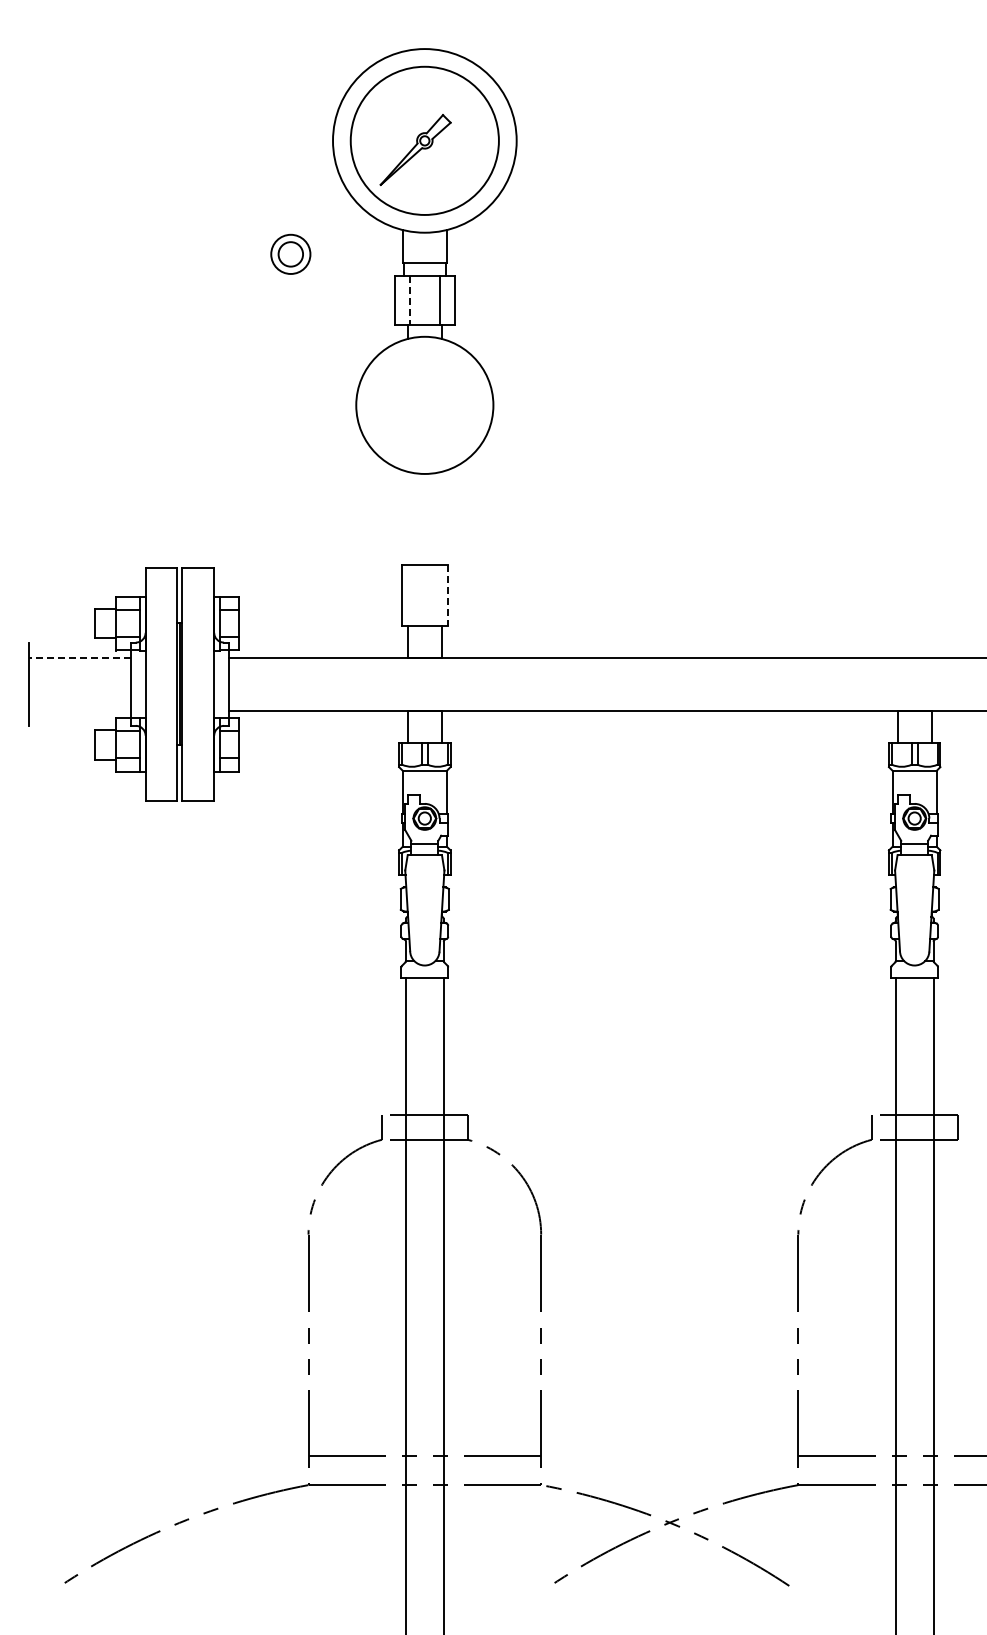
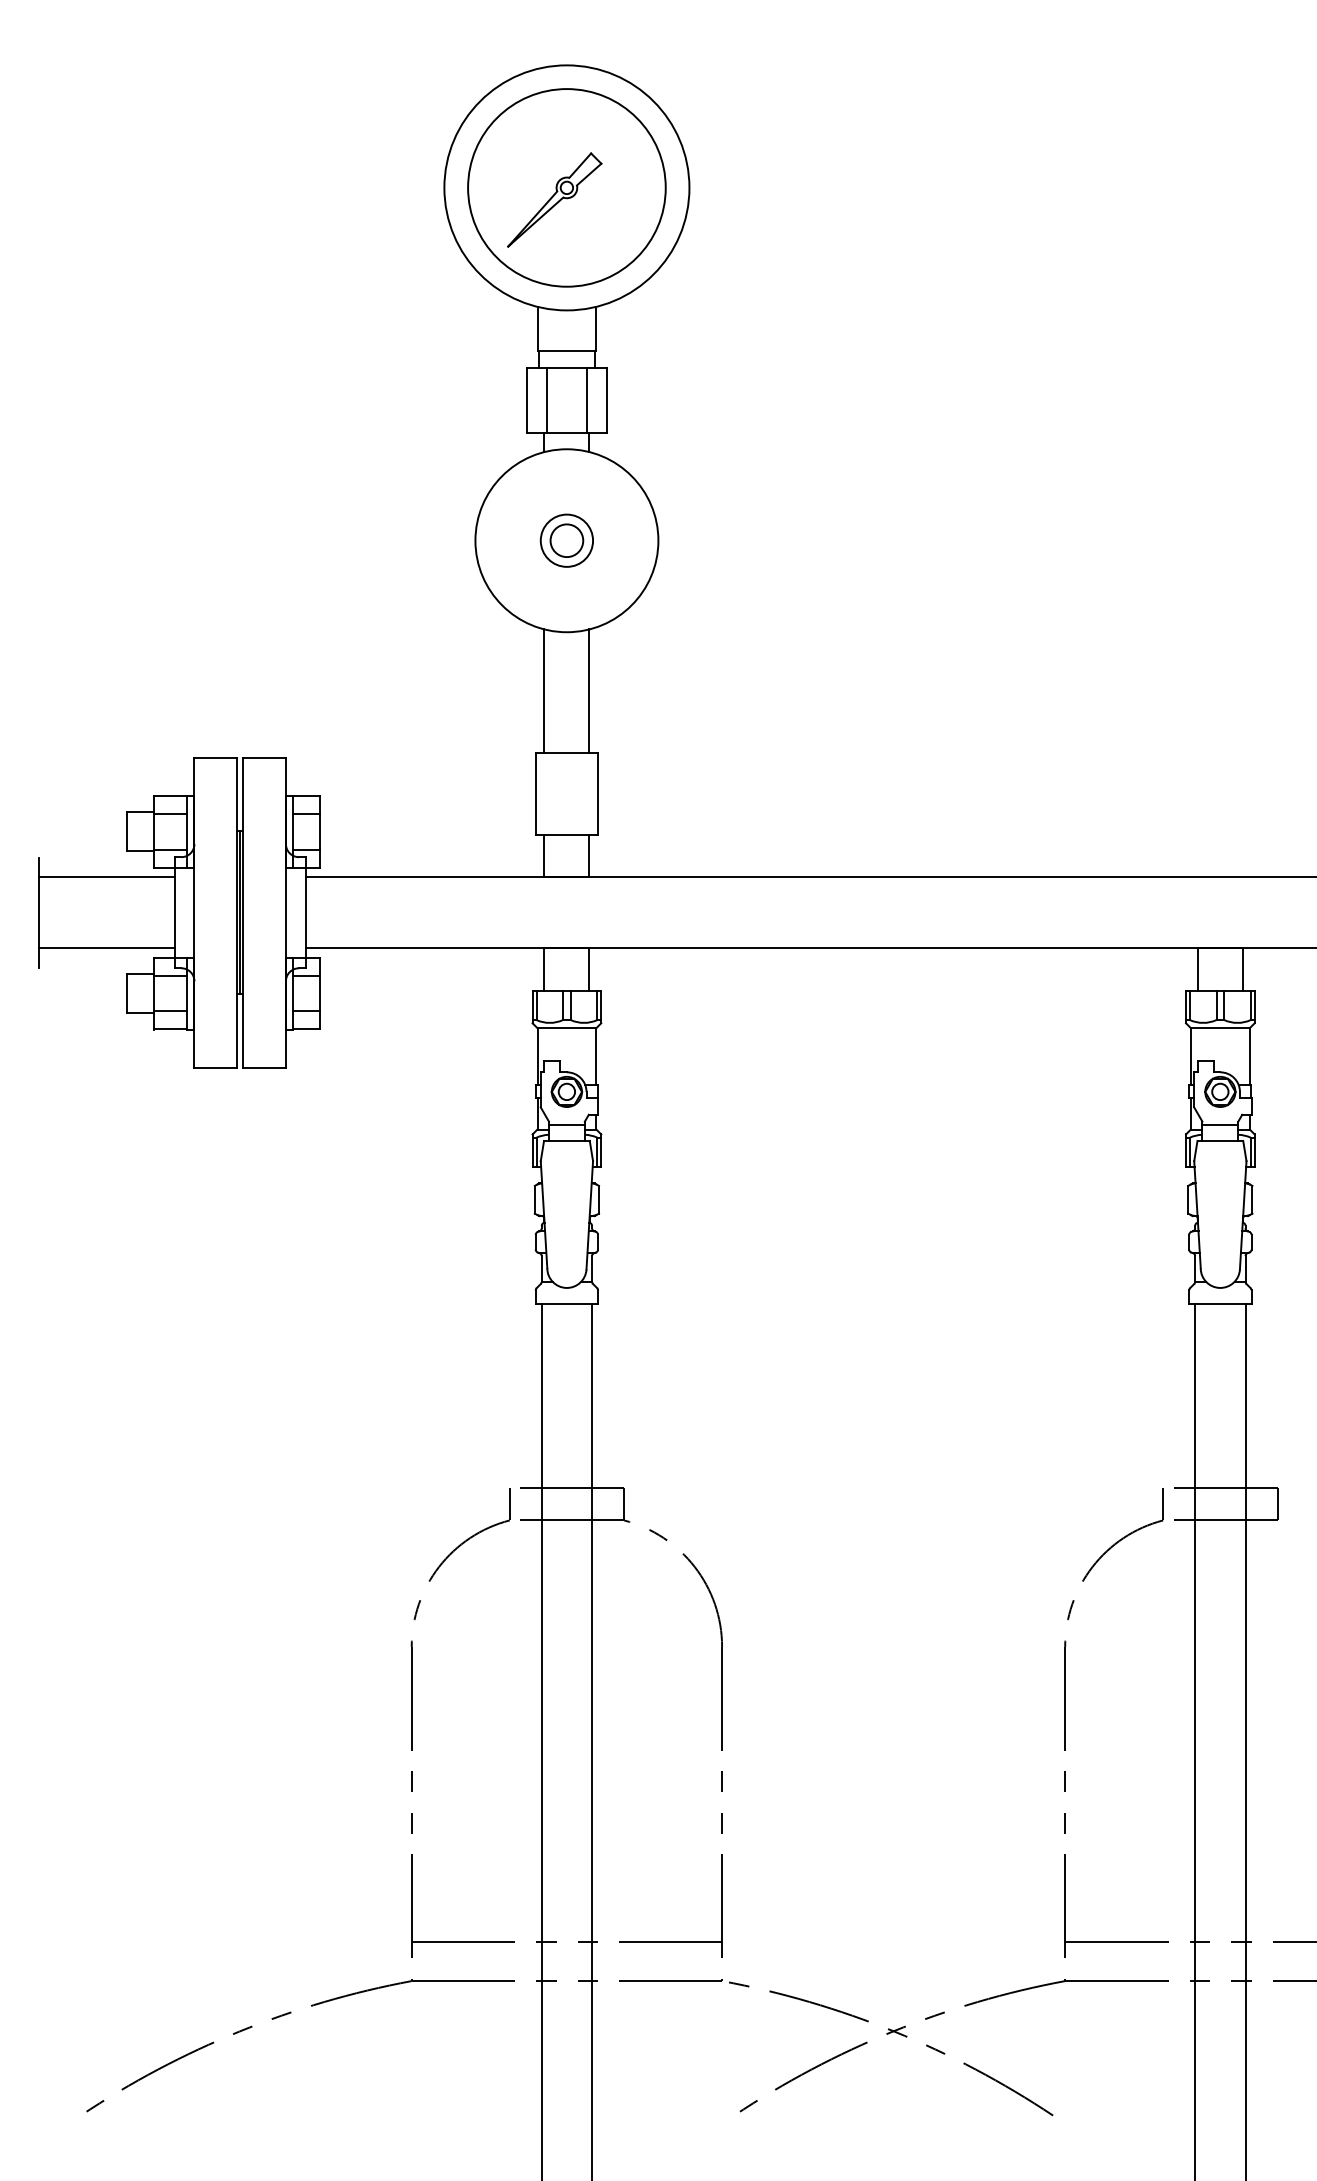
part: (290, 253) -> (566, 539), moved
line: (410, 300) -> (547, 400), dashed -> solid
line: (407, 517) -> (543, 690), added
line: (441, 517) -> (589, 690), added
line: (448, 595) -> (598, 794), dashed -> solid
line: (80, 657) -> (107, 877), dashed -> solid
line: (79, 710) -> (106, 947), added

